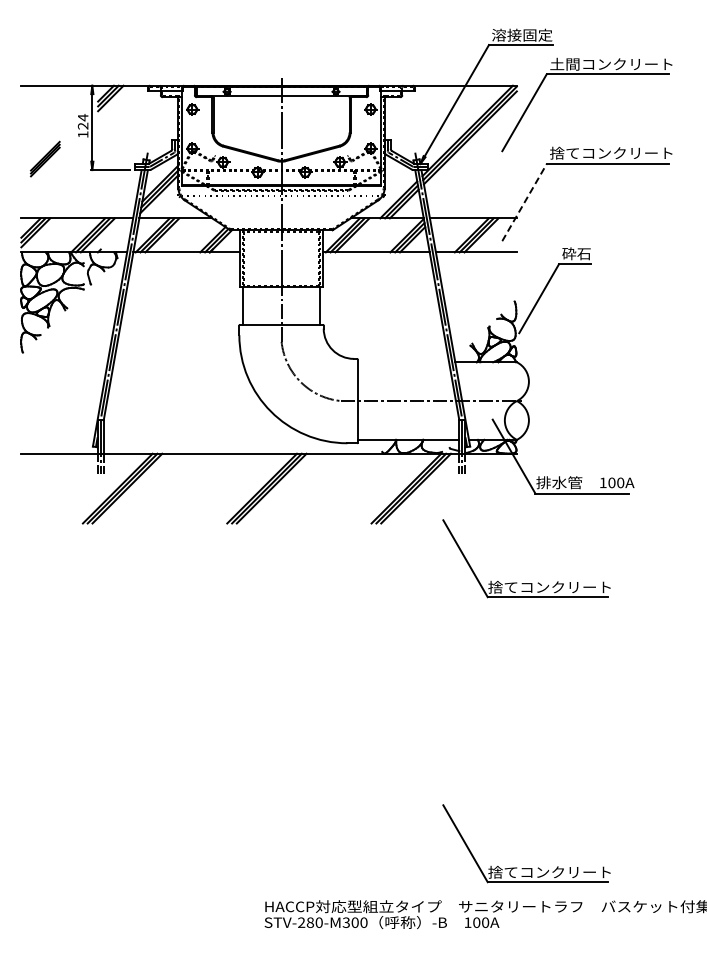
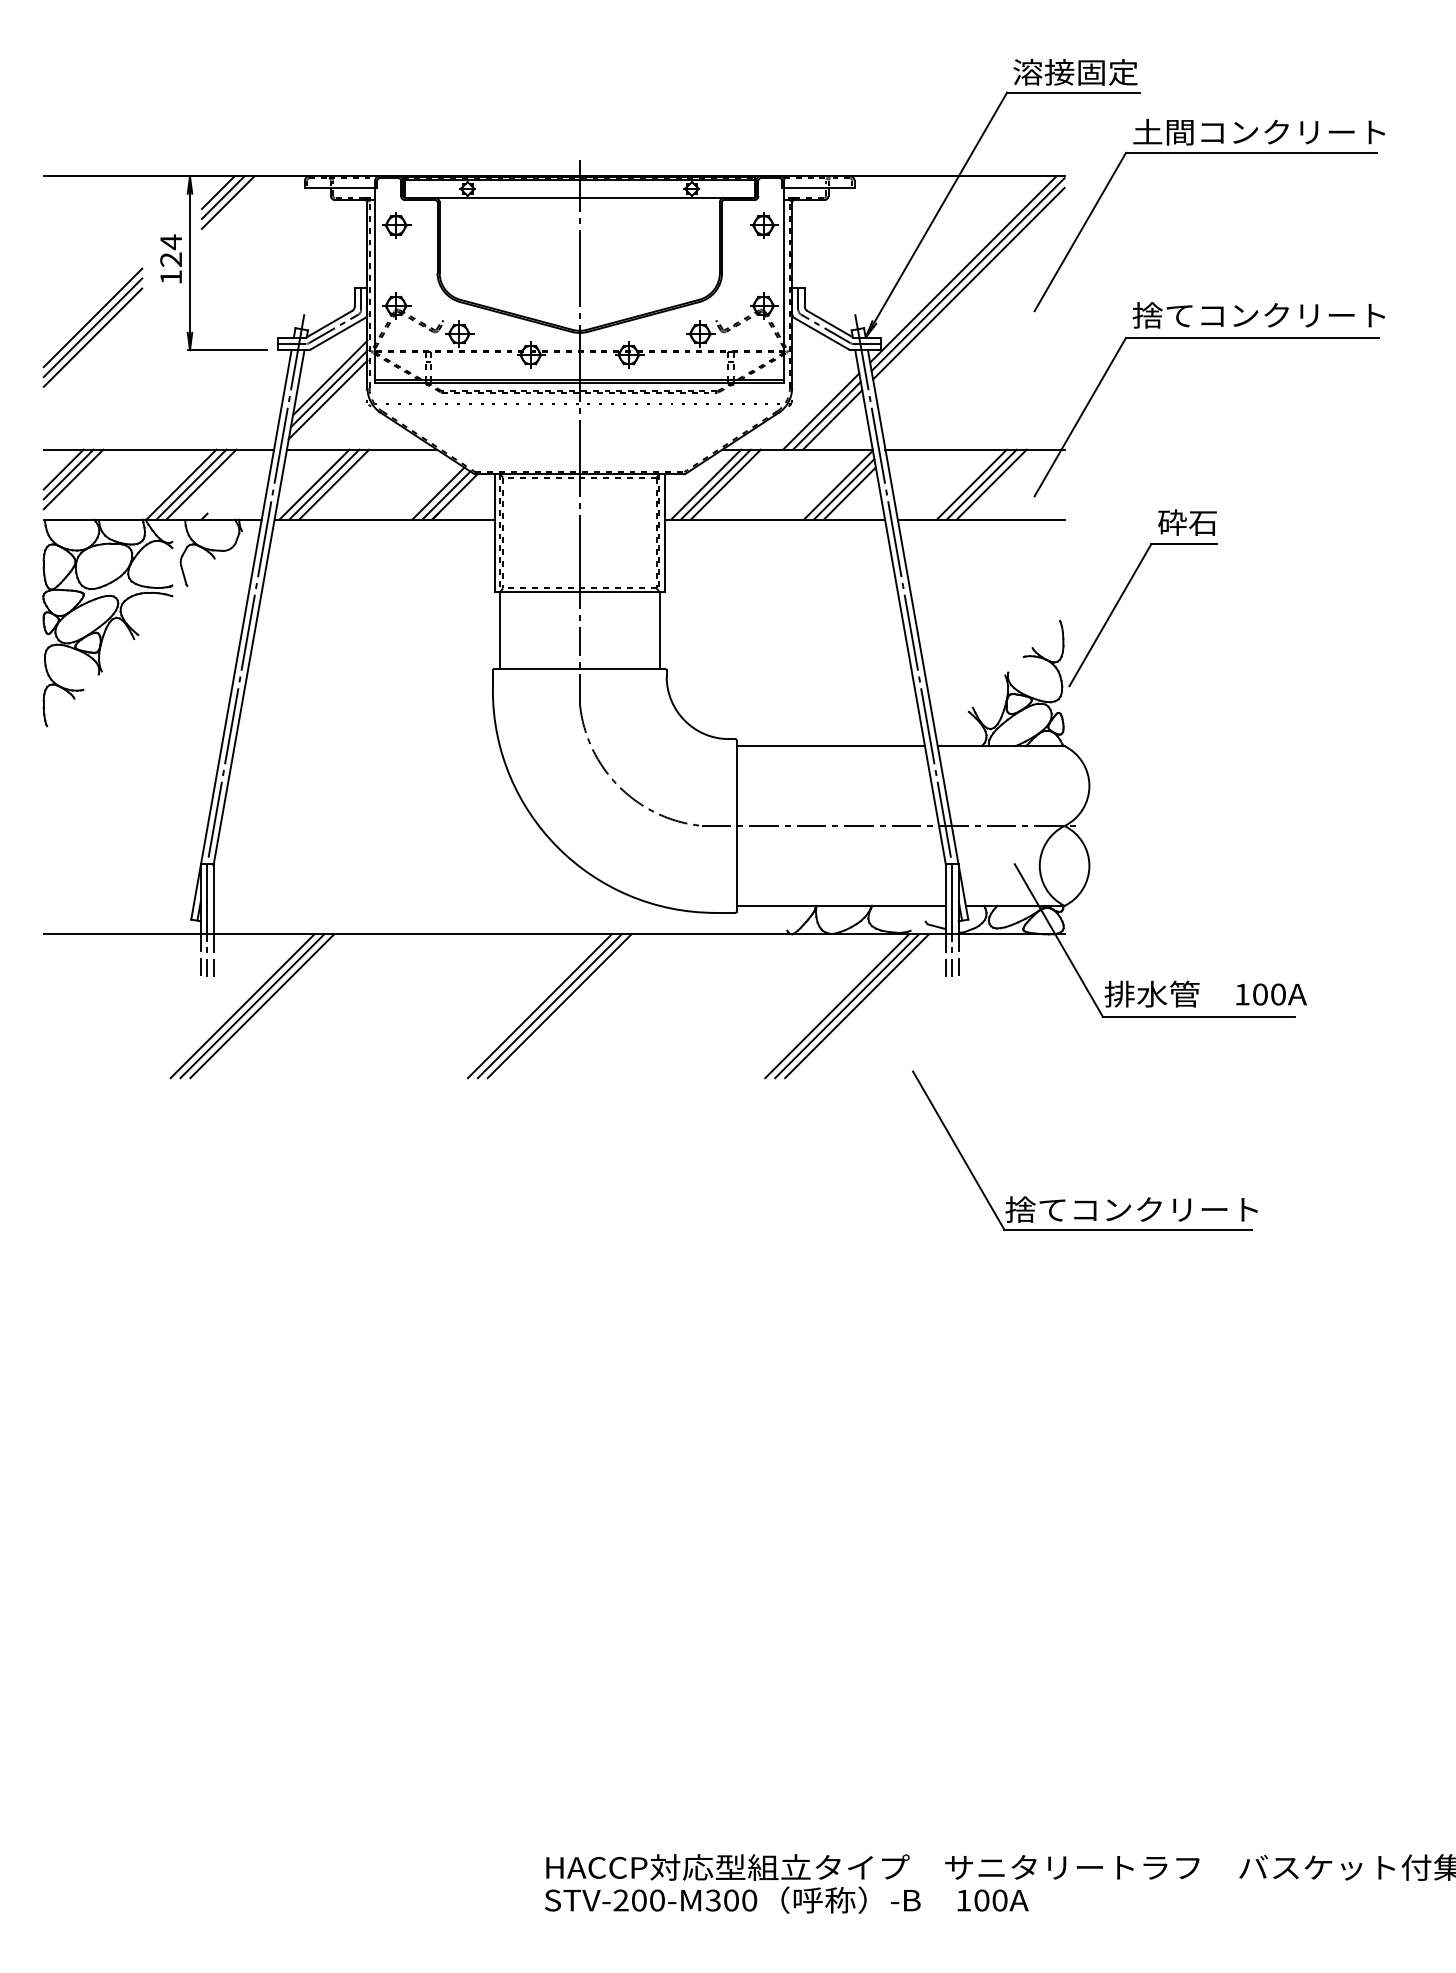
part: (45, 158) -> (93, 326), size x1.67
line: (524, 202) -> (1080, 416), dashed -> solid
line: (403, 362) -> (831, 746), added
part: (526, 868) -> (1084, 1788), removed
text: (310, 922) -> (639, 1900), STV-280-M300 -> STV-200-M300

